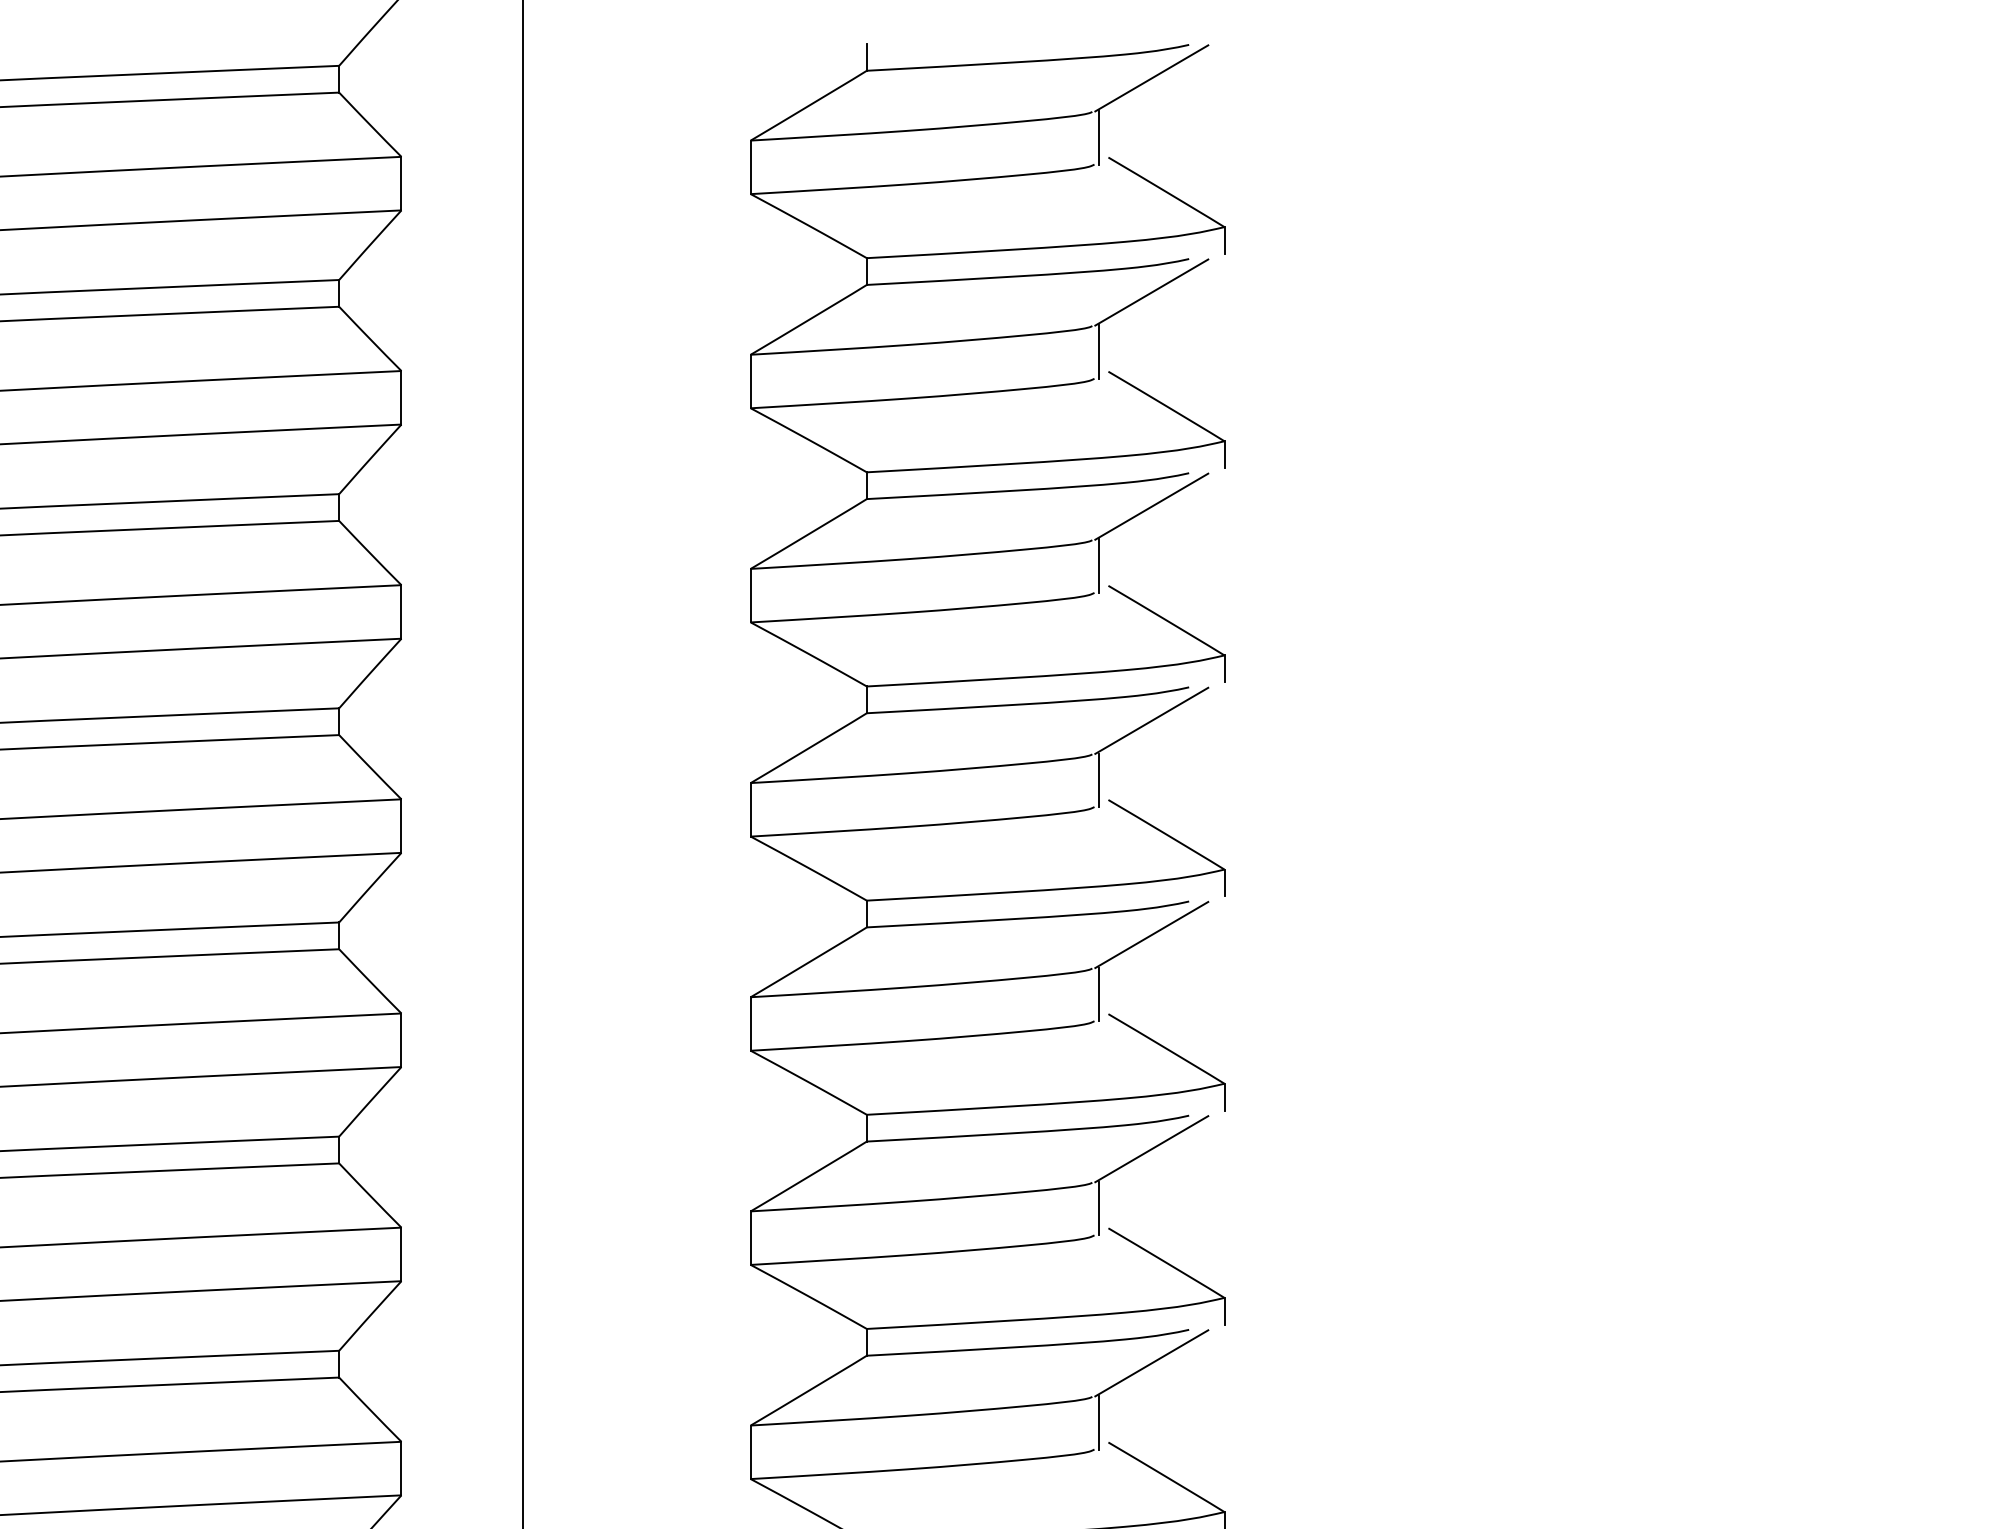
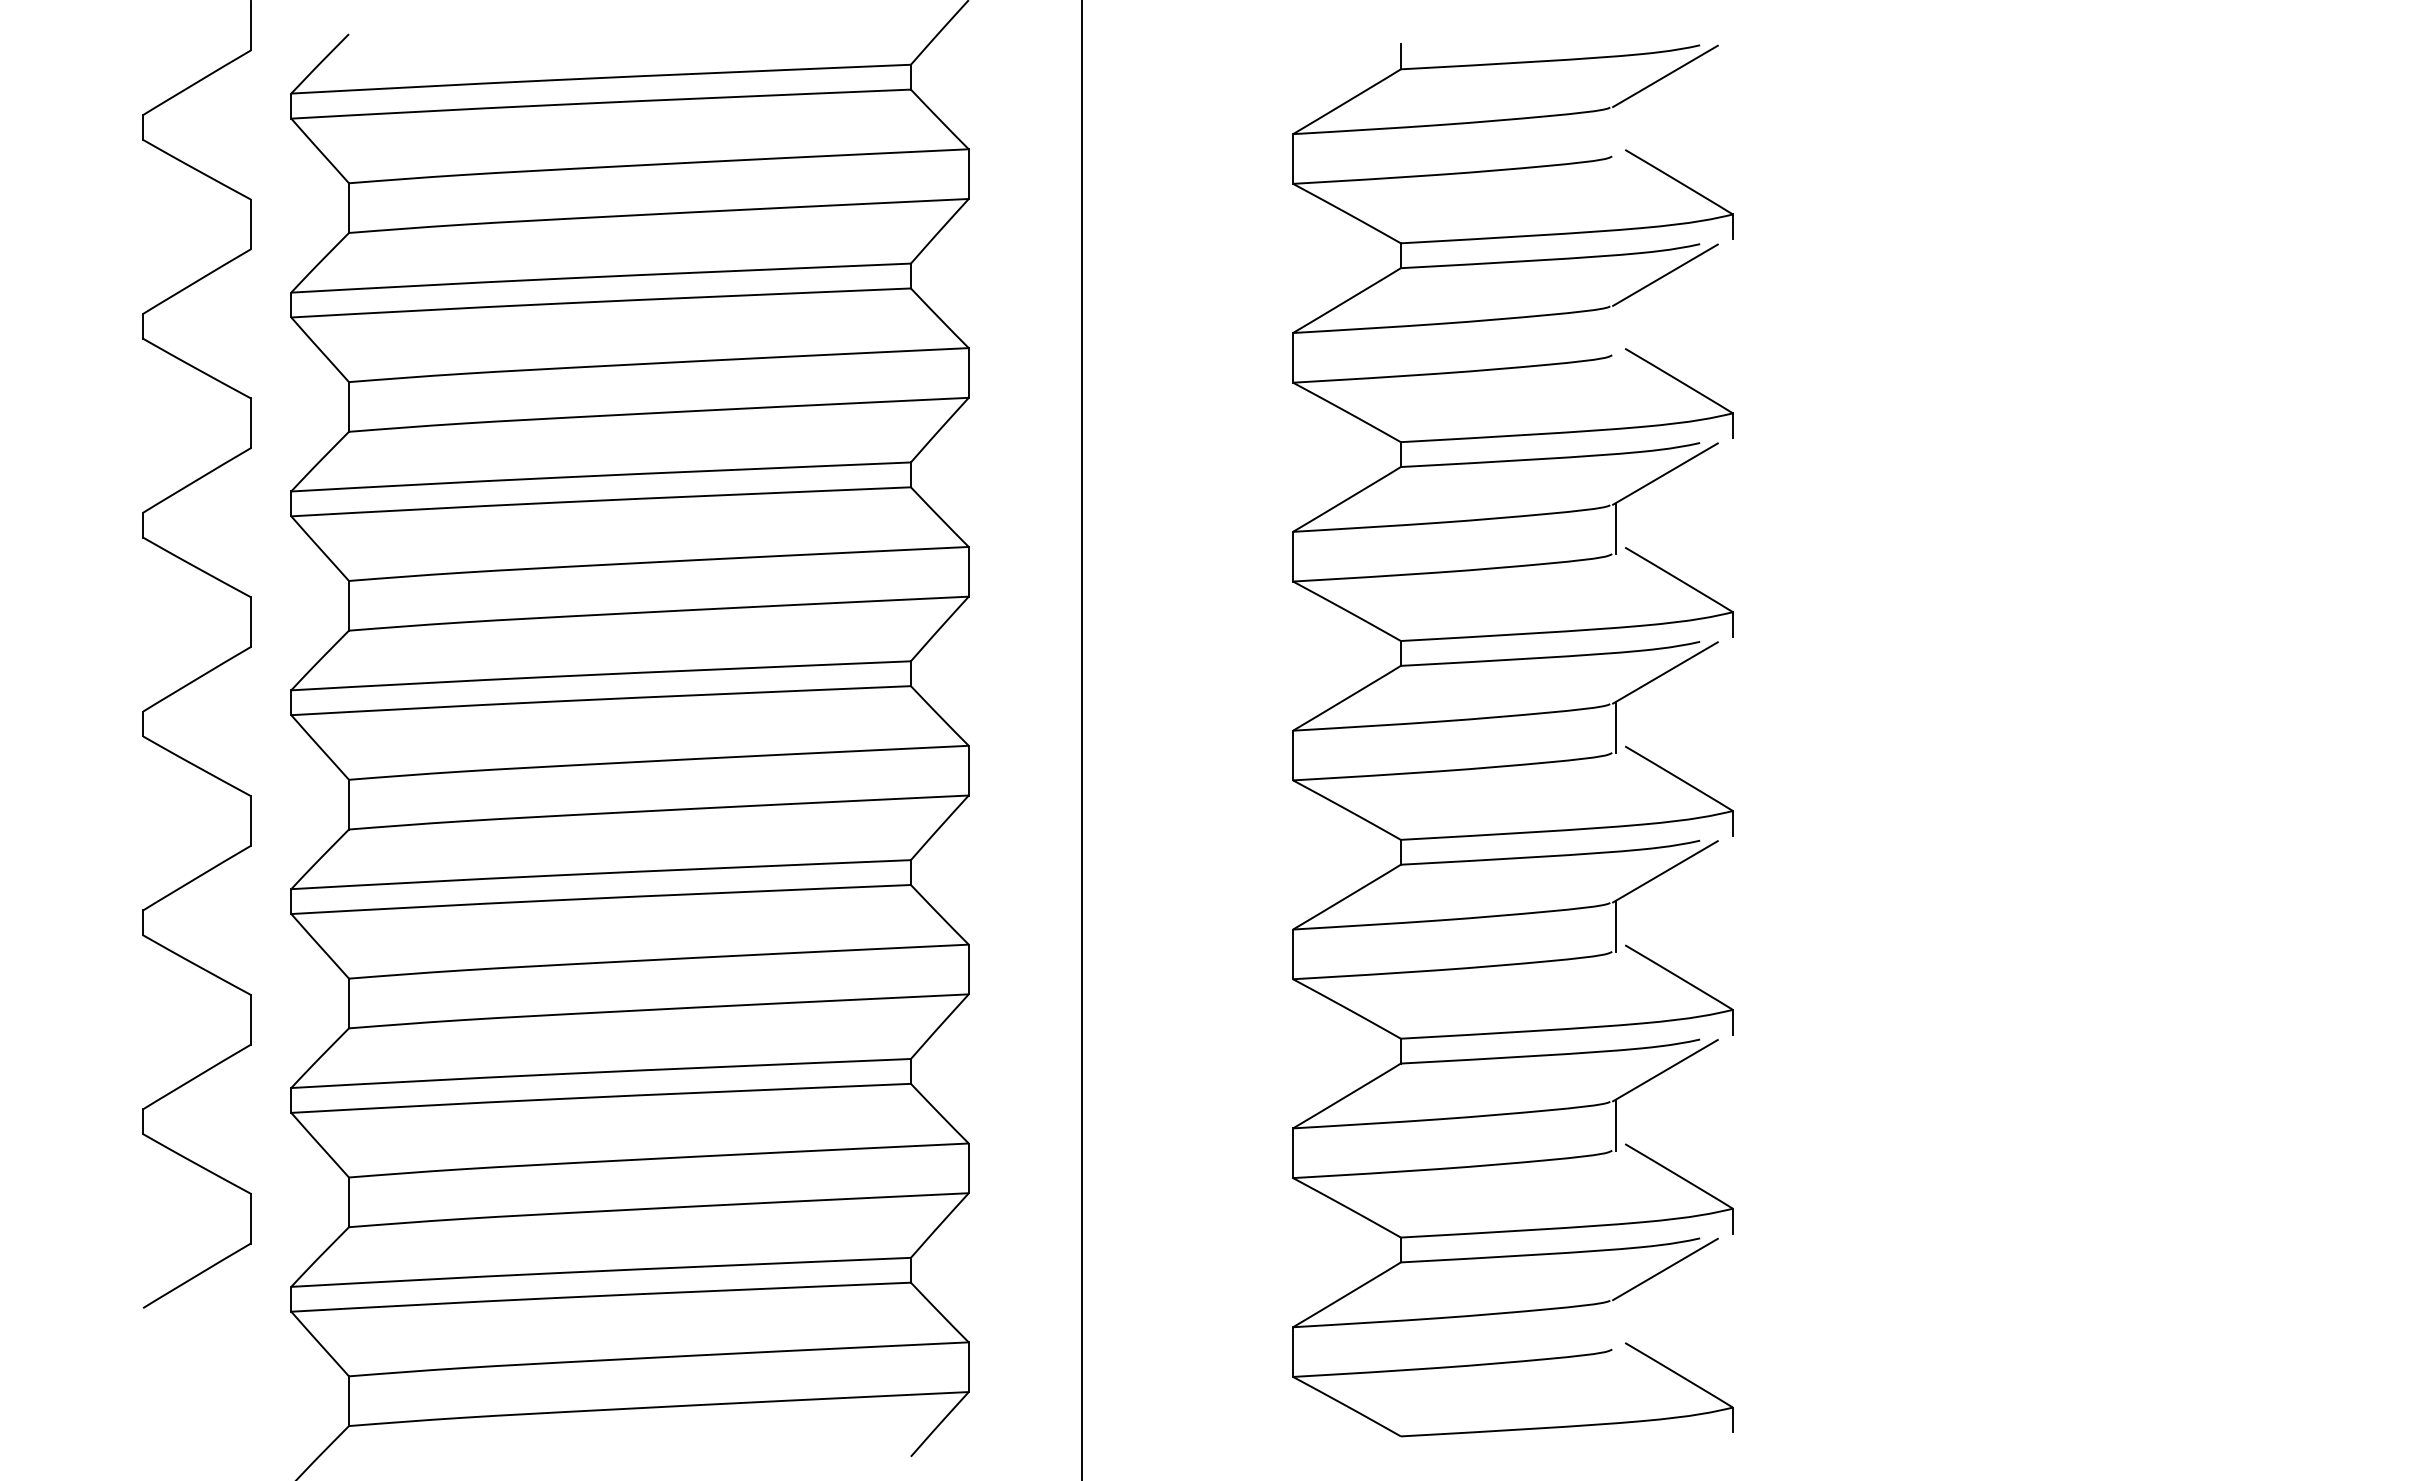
line: (1099, 137) -> (1616, 131), removed
line: (1099, 352) -> (1616, 330), removed
line: (1099, 1422) -> (1616, 1324), removed

